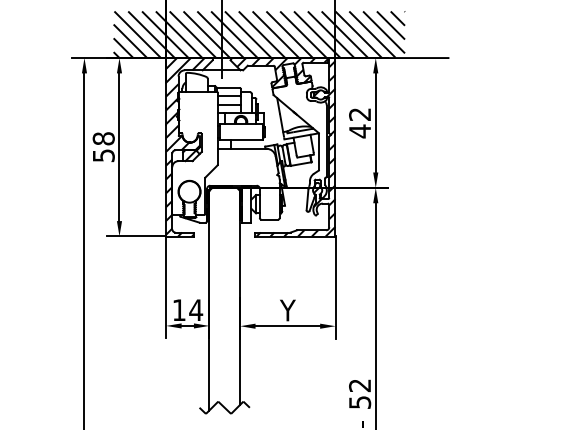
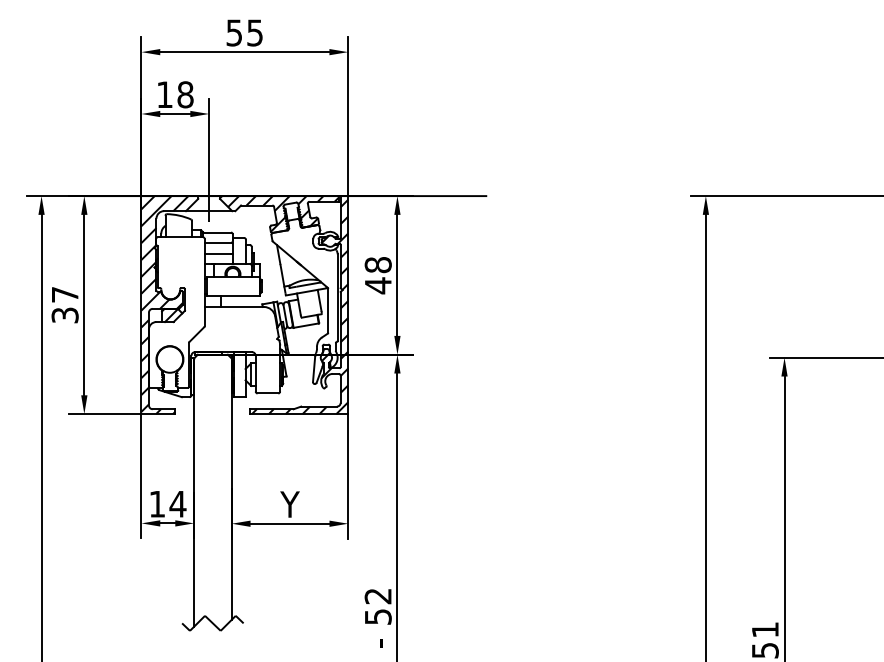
hatch: (259, 34) -> (255, 167), removed
text: (359, 114) -> (377, 265), 42 -> 48
text: (103, 146) -> (64, 304), 58 -> 37

